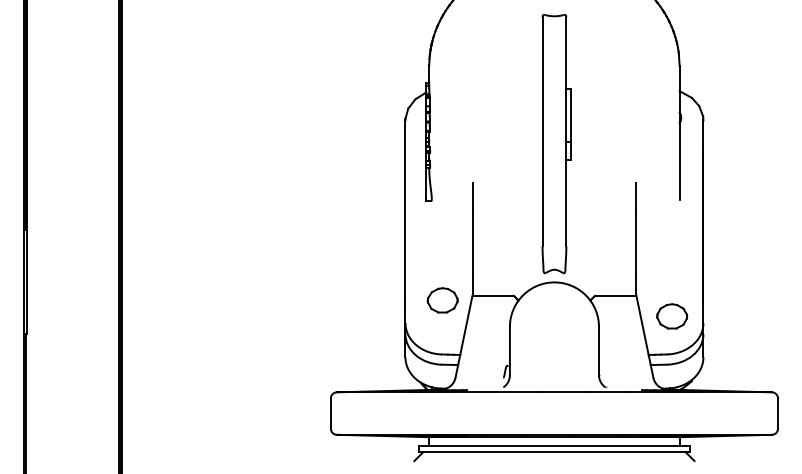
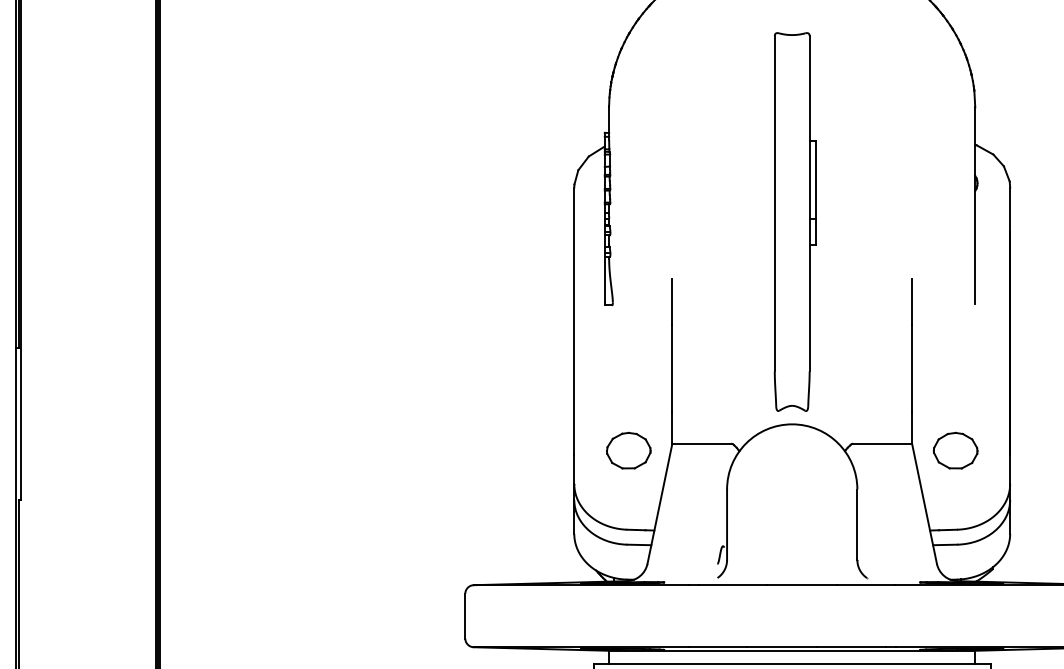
part: (672, 316) -> (956, 450), moved

